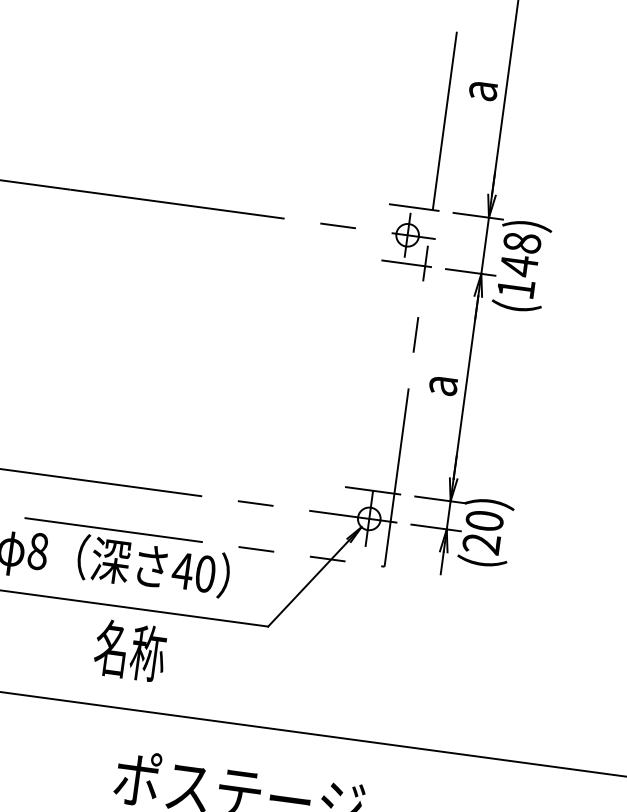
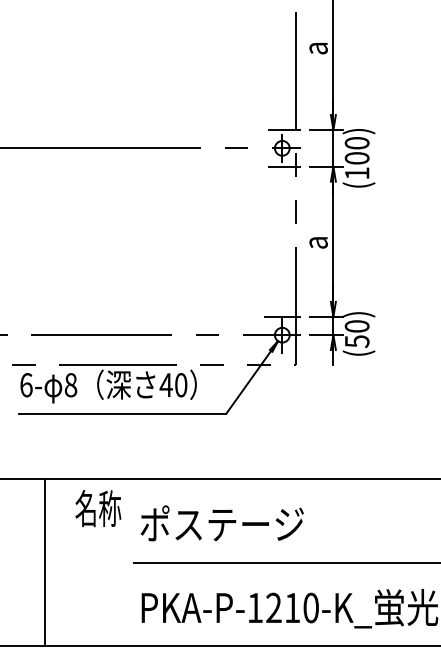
text: (519, 255) -> (356, 151), (148) -> (100)
text: (480, 543) -> (356, 341), (20) -> (50)
text: (130, 650) -> (98, 508), moved

